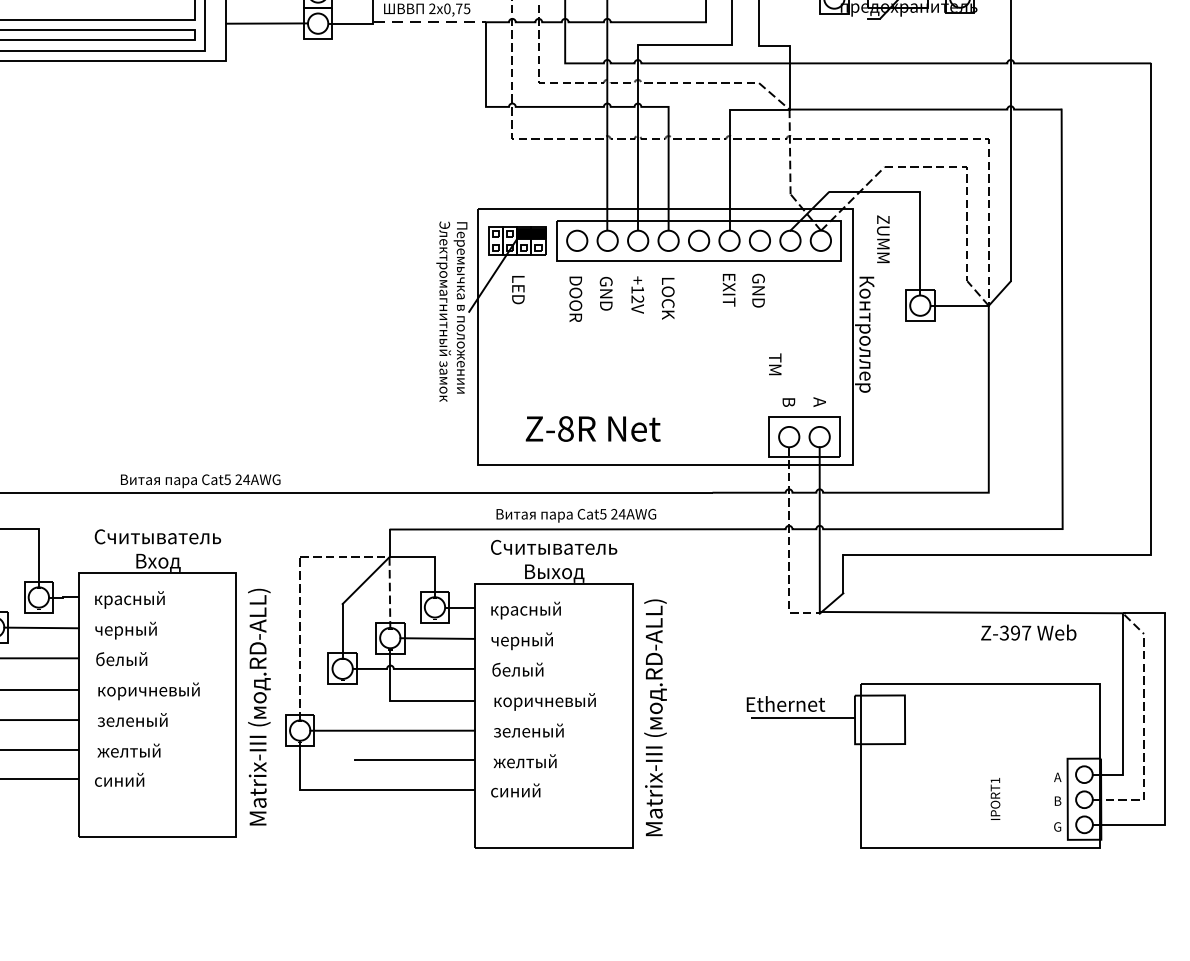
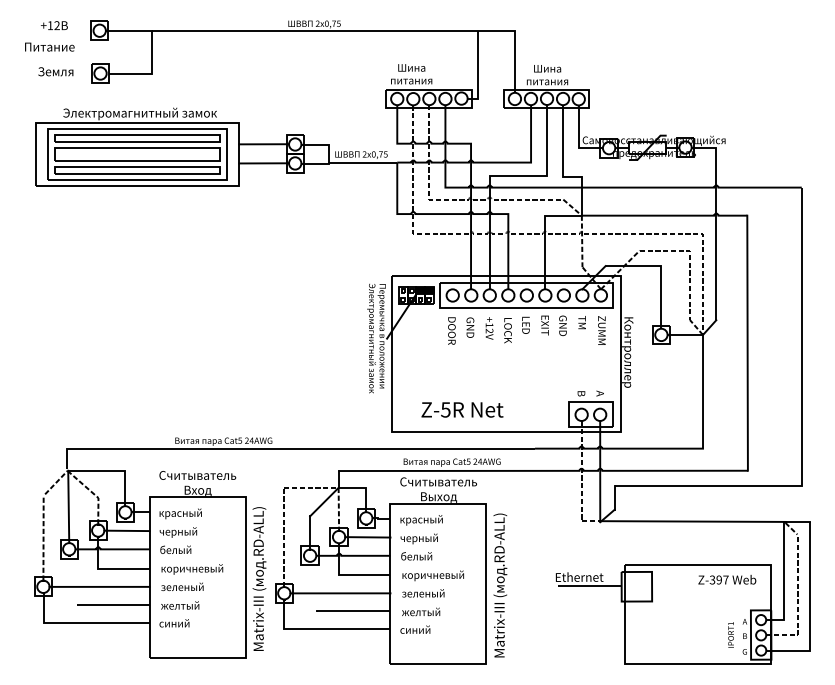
line: (432, 22) -> (364, 162), dashed -> solid
text: (882, 239) -> (601, 330), moved
text: (517, 288) -> (525, 324), moved
text: (774, 364) -> (581, 322), moved
text: (565, 428) -> (445, 409), Z-8R -> Z-5R
text: (1029, 632) -> (727, 579), moved
text: (994, 798) -> (730, 634), moved

